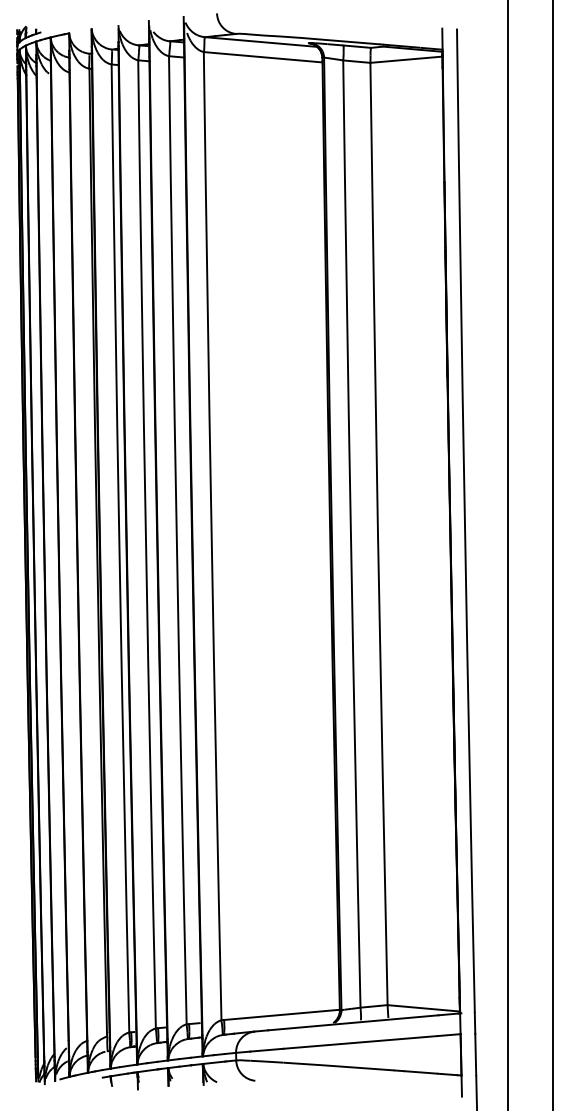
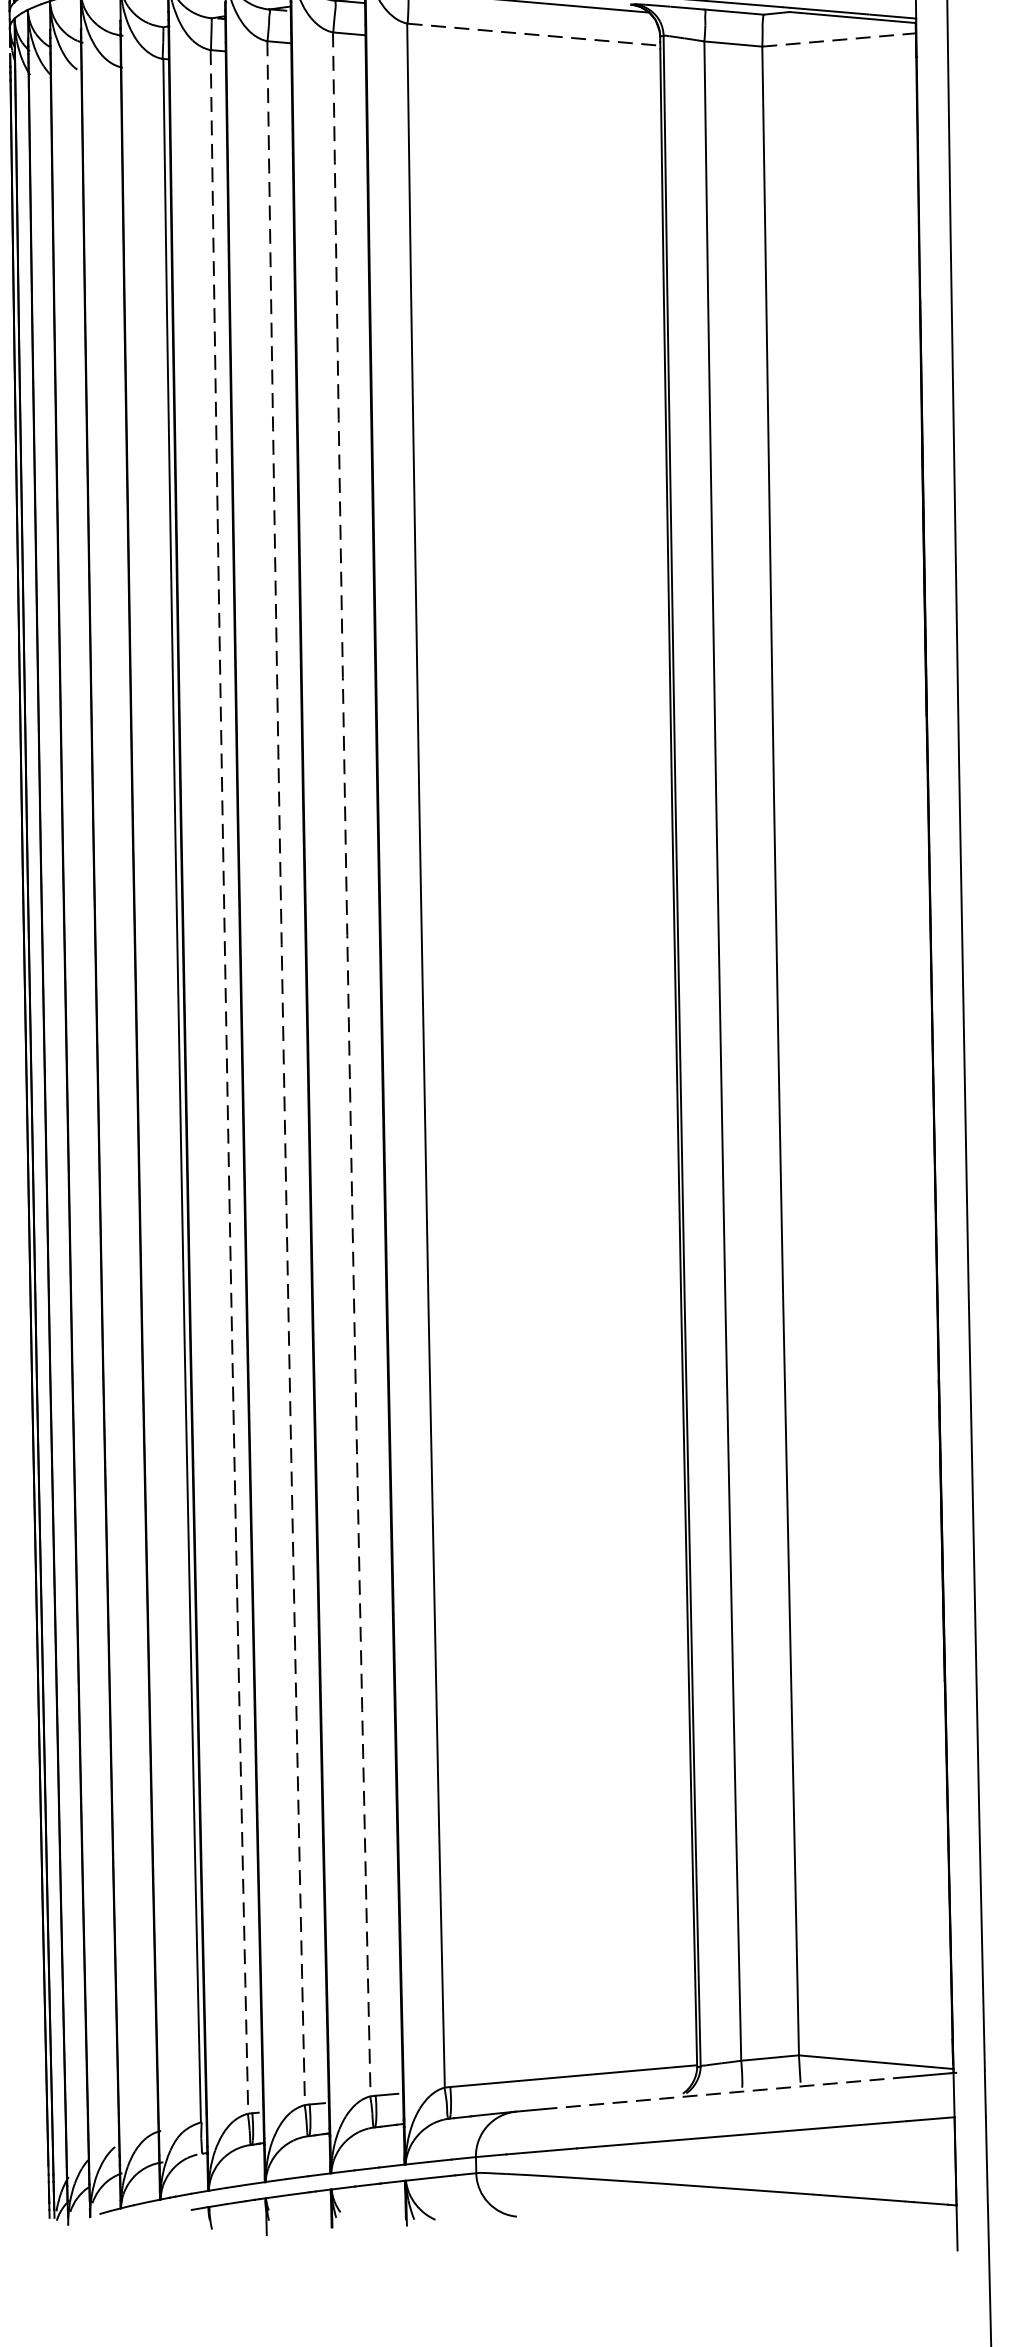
line: (263, 57) -> (534, 35), solid -> dashed
line: (407, 59) -> (841, 39), solid -> dashed
arc: (176, 540) -> (348, 1064), solid -> dashed
arc: (146, 544) -> (284, 1073), solid -> dashed
arc: (119, 548) -> (227, 1081), solid -> dashed
line: (353, 1022) -> (726, 2092), solid -> dashed

